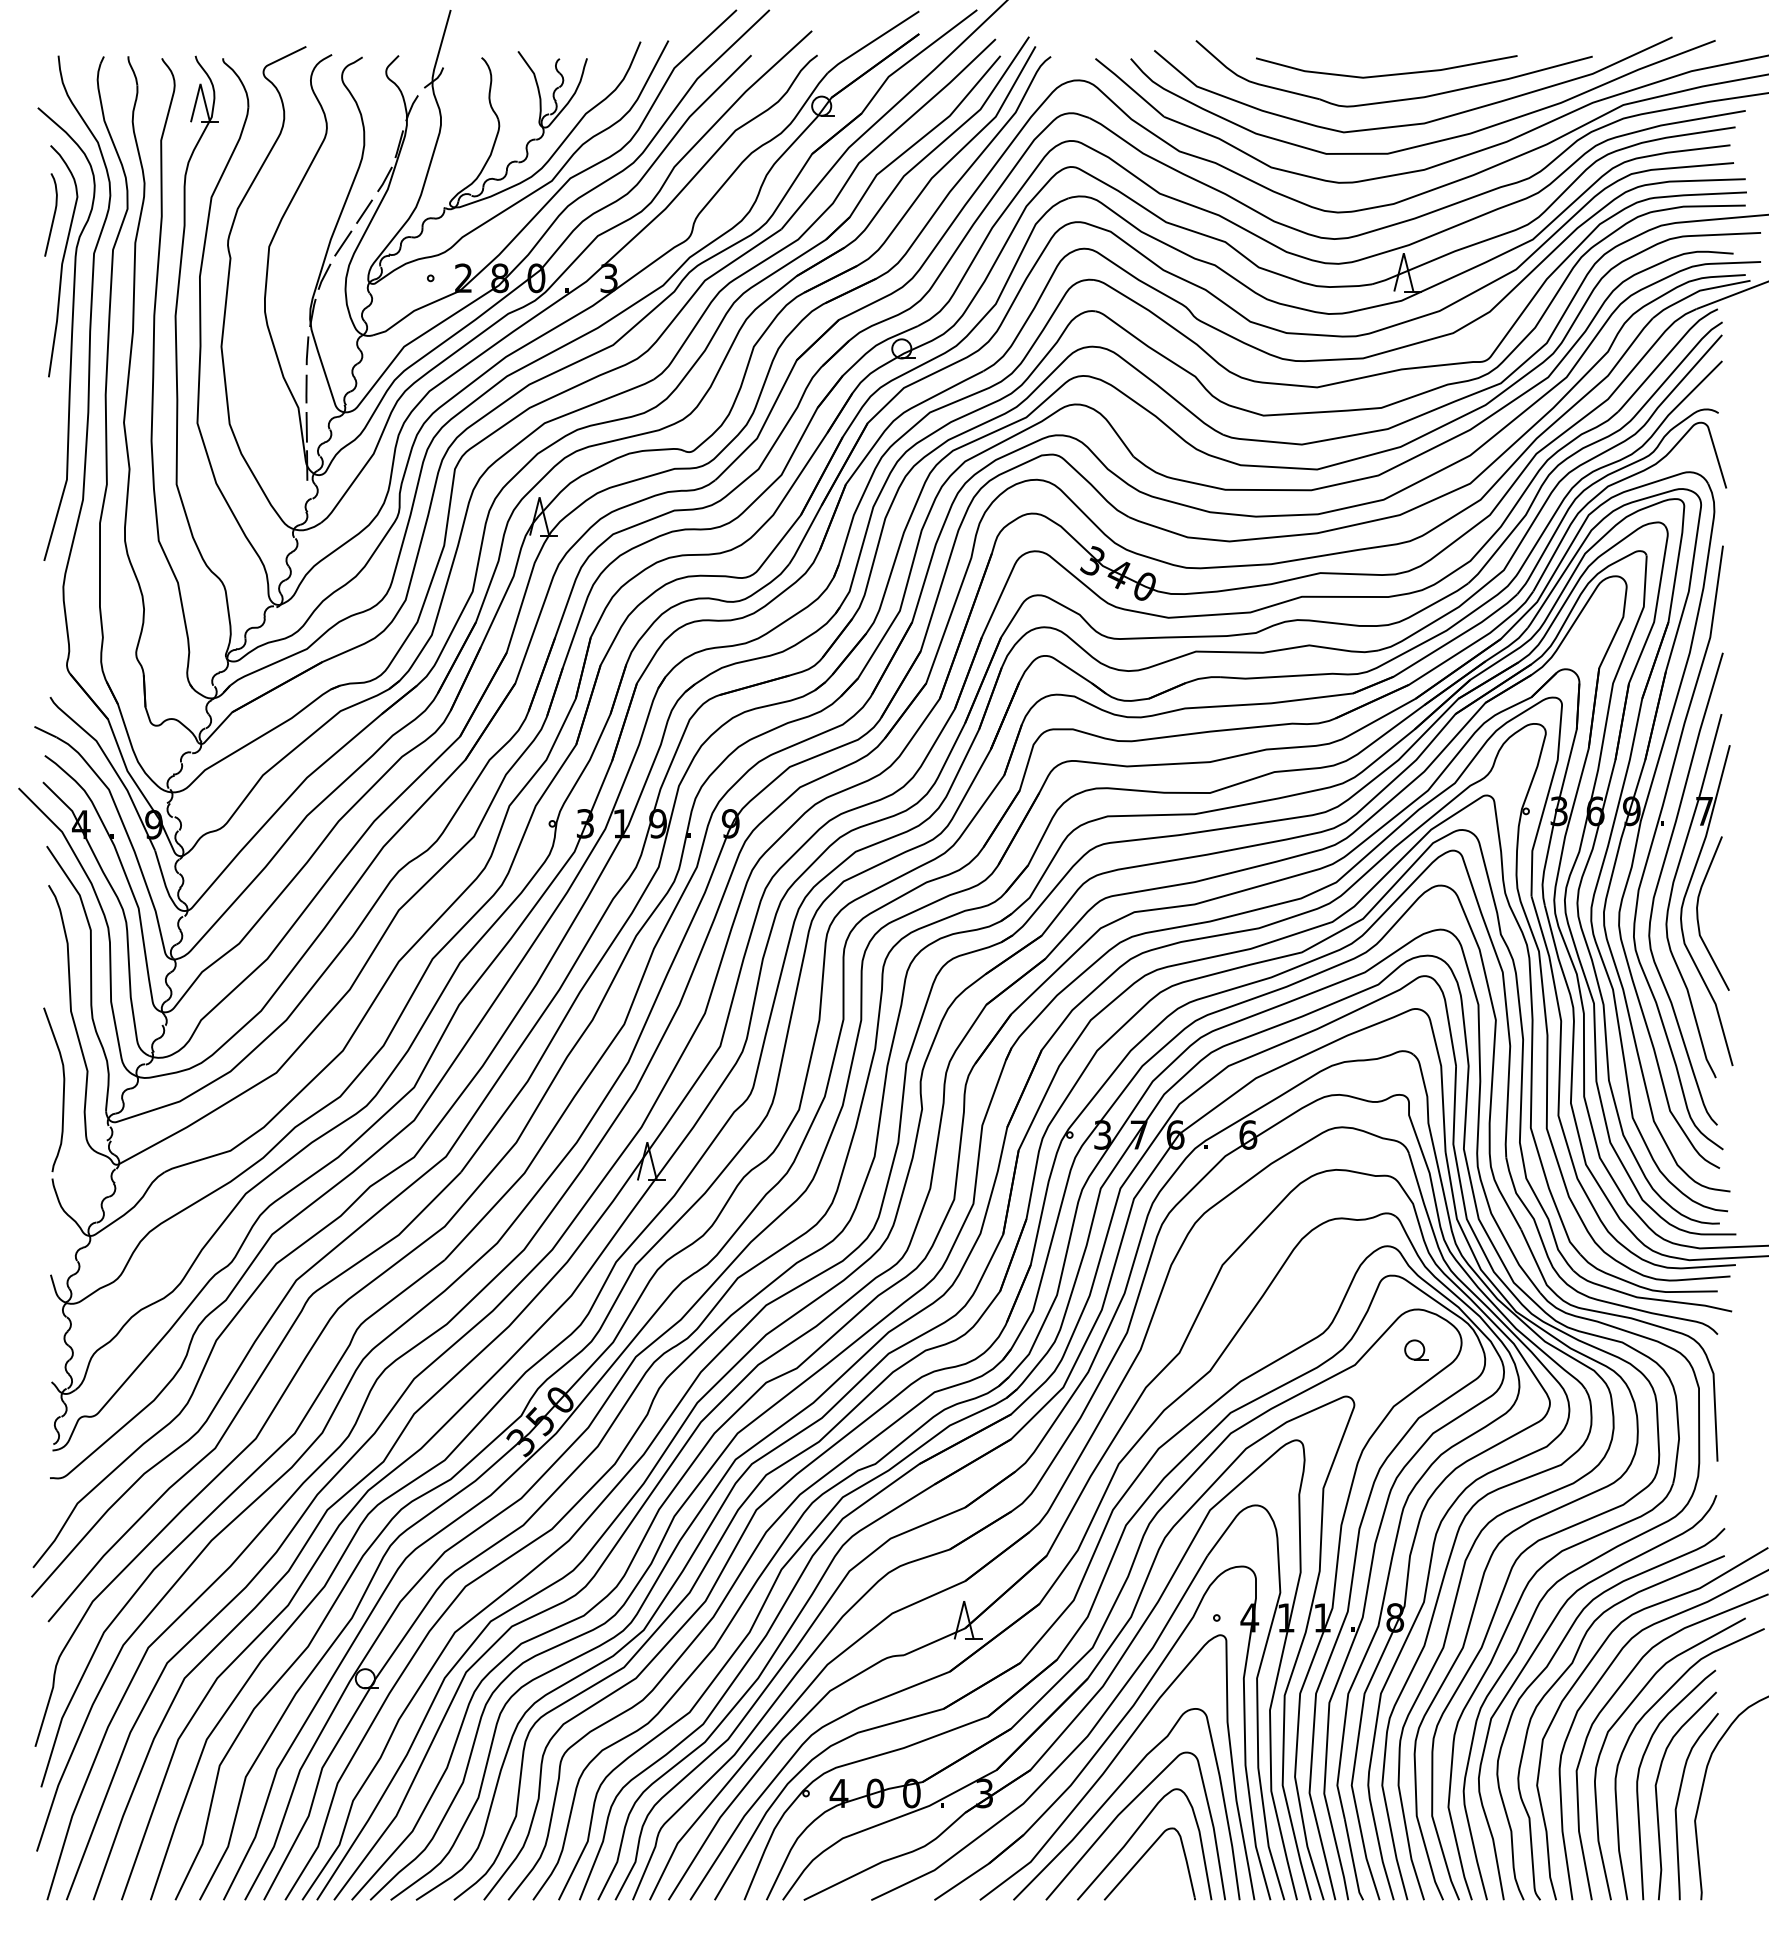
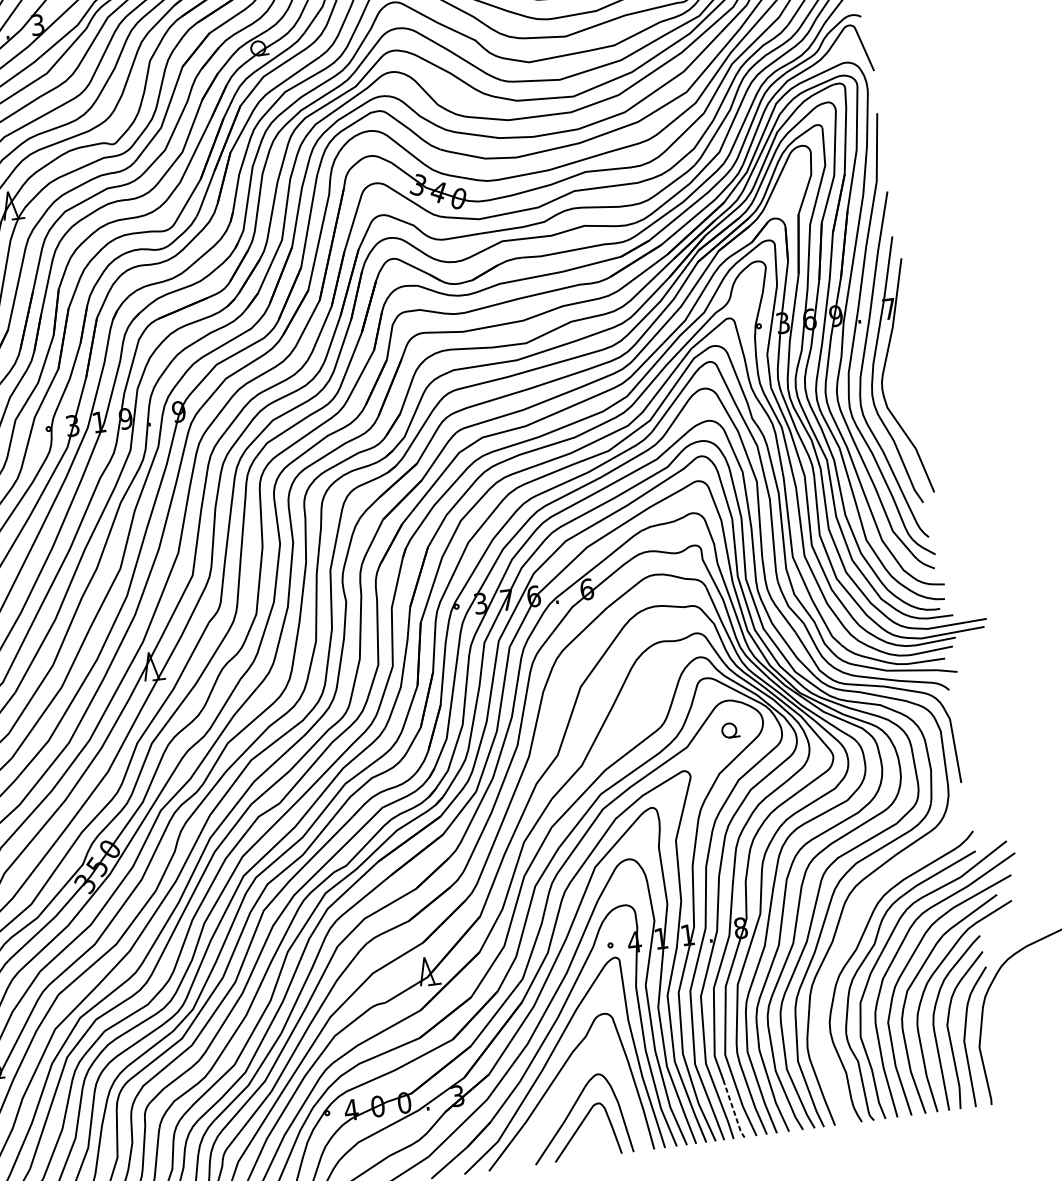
curve: (1698, 913) -> (894, 384), removed
curve: (1532, 1656) -> (844, 943), removed
curve: (1122, 1812) -> (560, 1096), removed
line: (1353, 1861) -> (733, 1110), solid -> dashed

